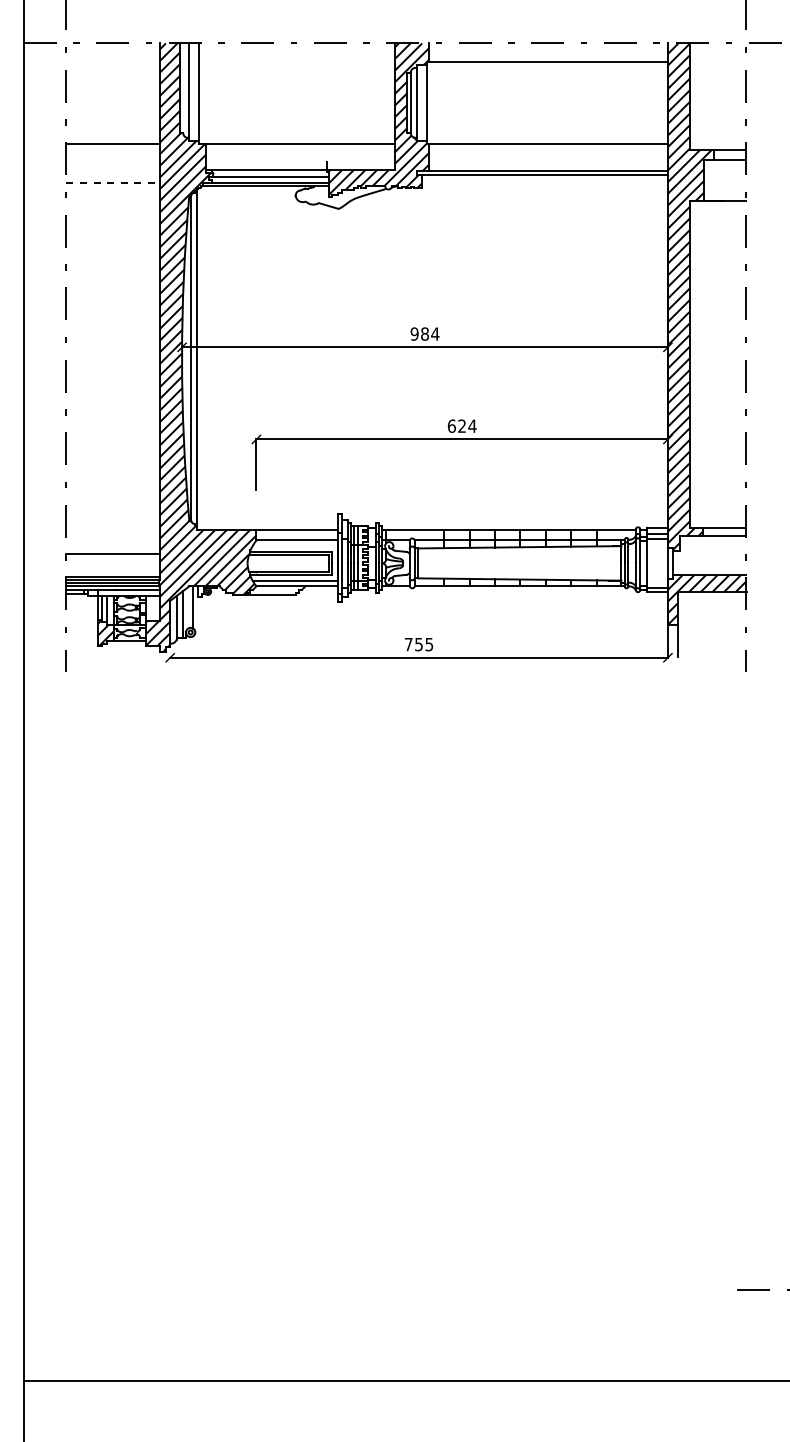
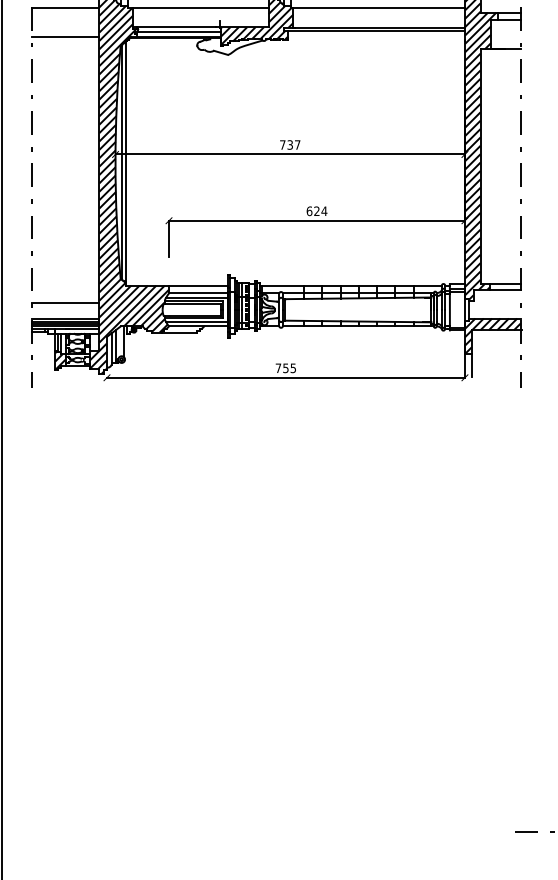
line: (113, 183) -> (66, 36), dashed -> solid
text: (424, 333) -> (289, 144), 984 -> 737
line: (295, 546) -> (197, 297), added

